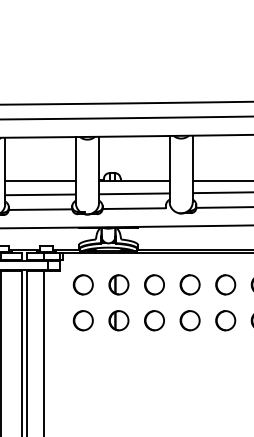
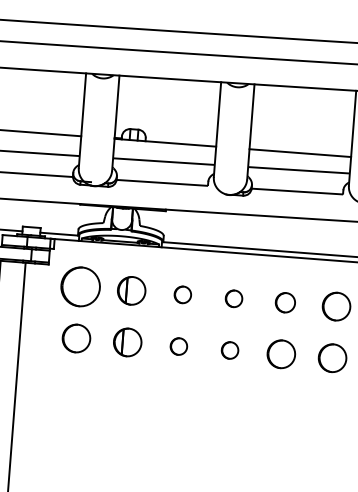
part: (82, 284) -> (79, 286), size x1.4
part: (154, 284) -> (182, 294), size x0.6
part: (189, 284) -> (233, 298), size x0.6
part: (225, 284) -> (285, 302), size x0.7
part: (154, 320) -> (178, 346), size x0.6
part: (189, 320) -> (229, 349), size x0.6

